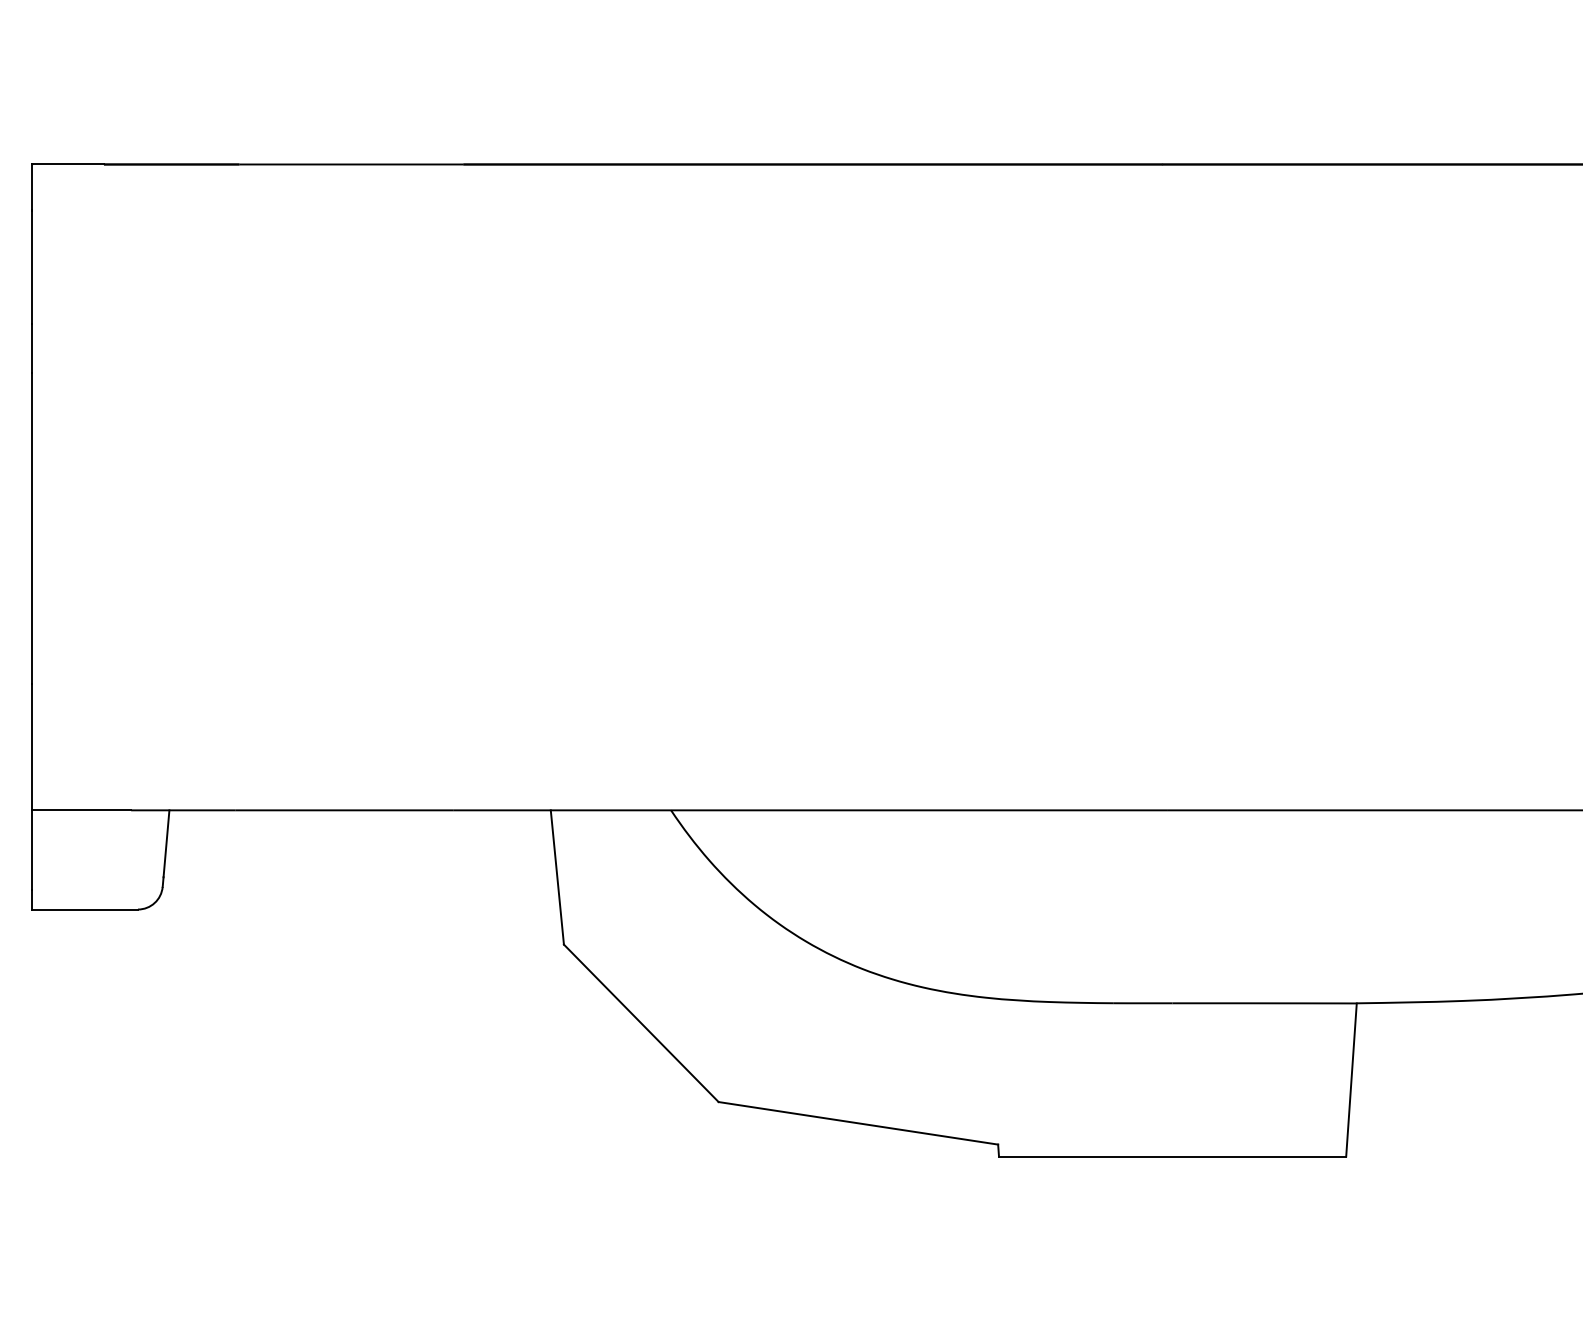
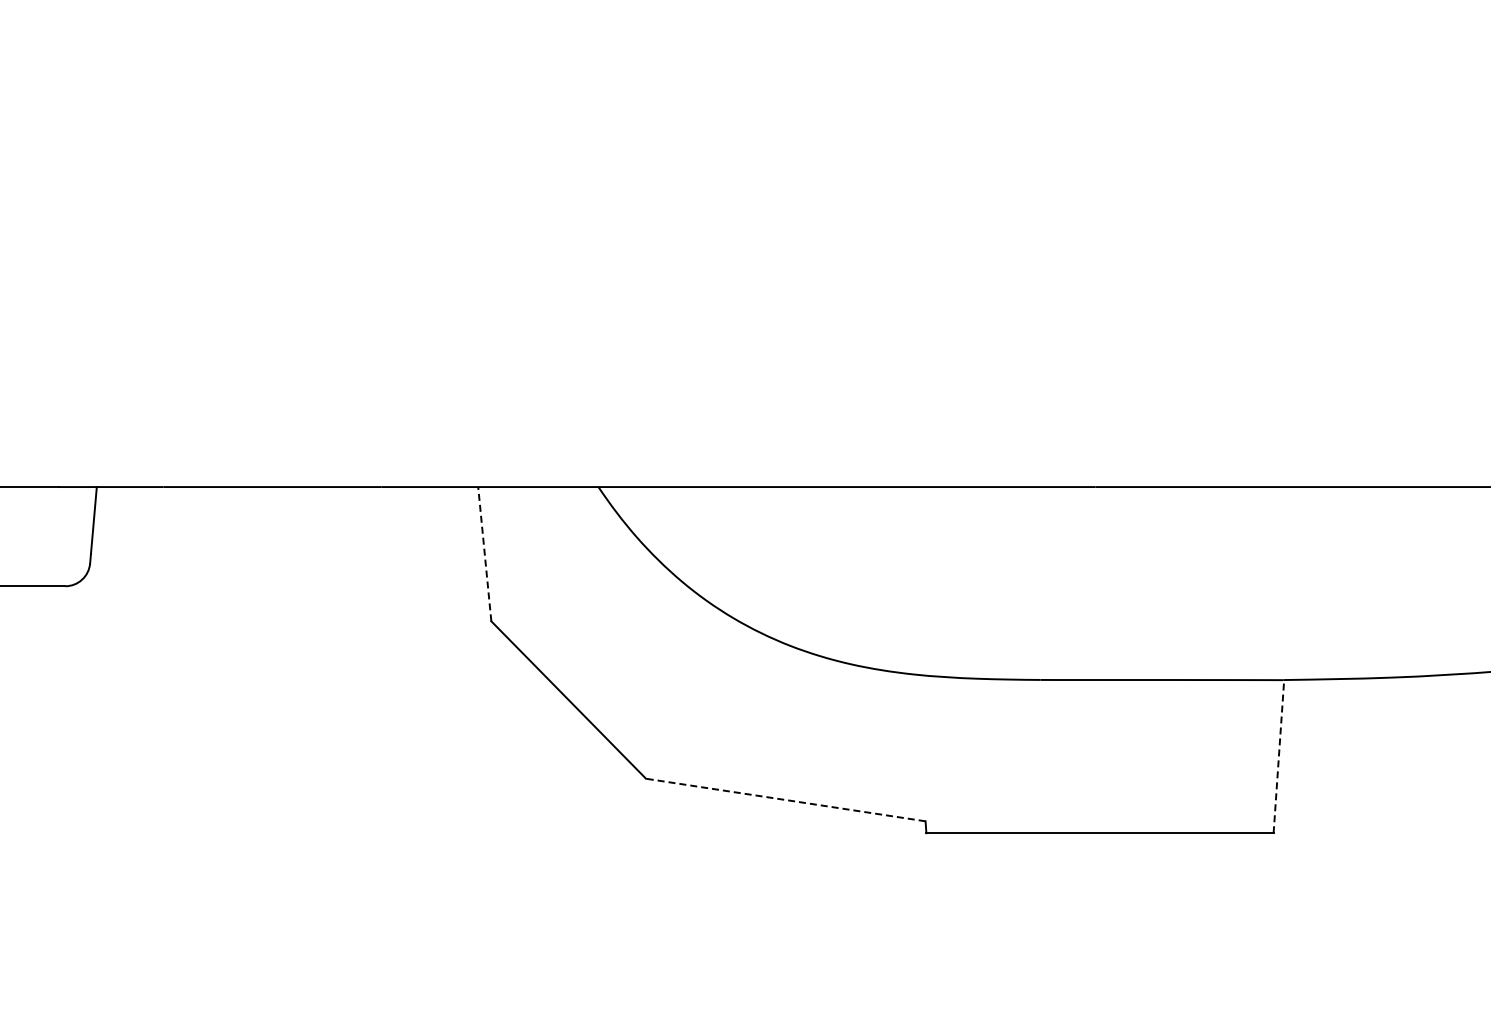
line: (557, 876) -> (484, 553), solid -> dashed
line: (1351, 1080) -> (1278, 757), solid -> dashed
line: (857, 1123) -> (784, 800), solid -> dashed

